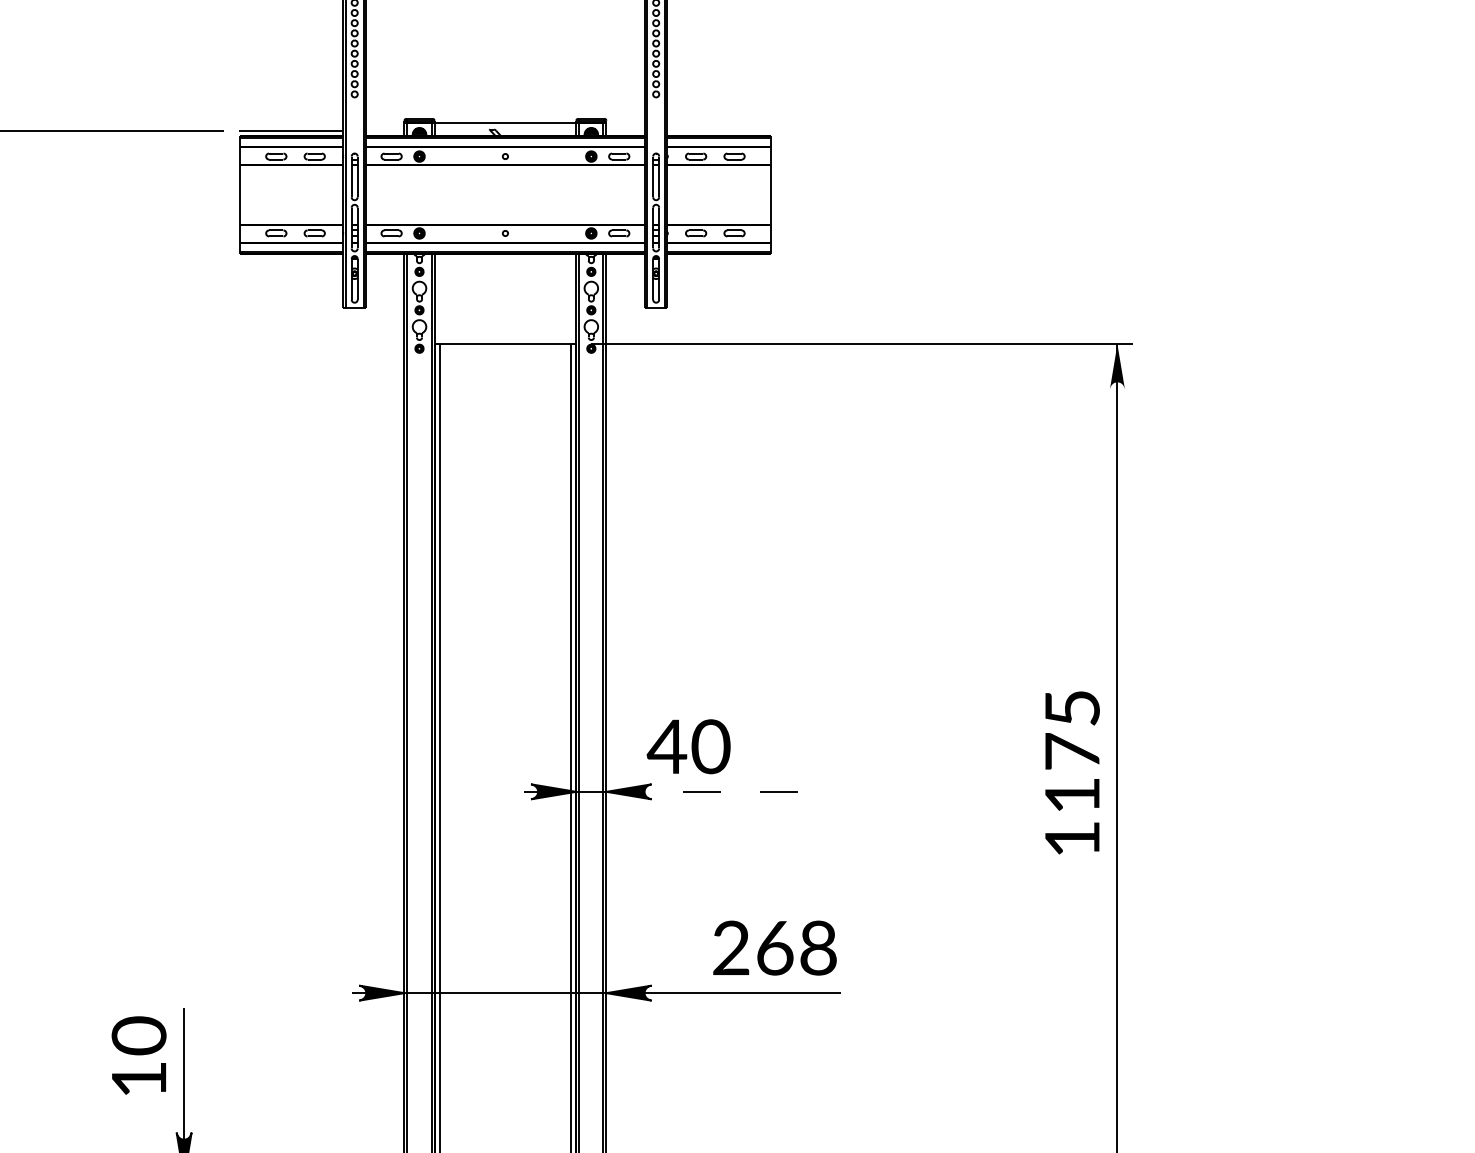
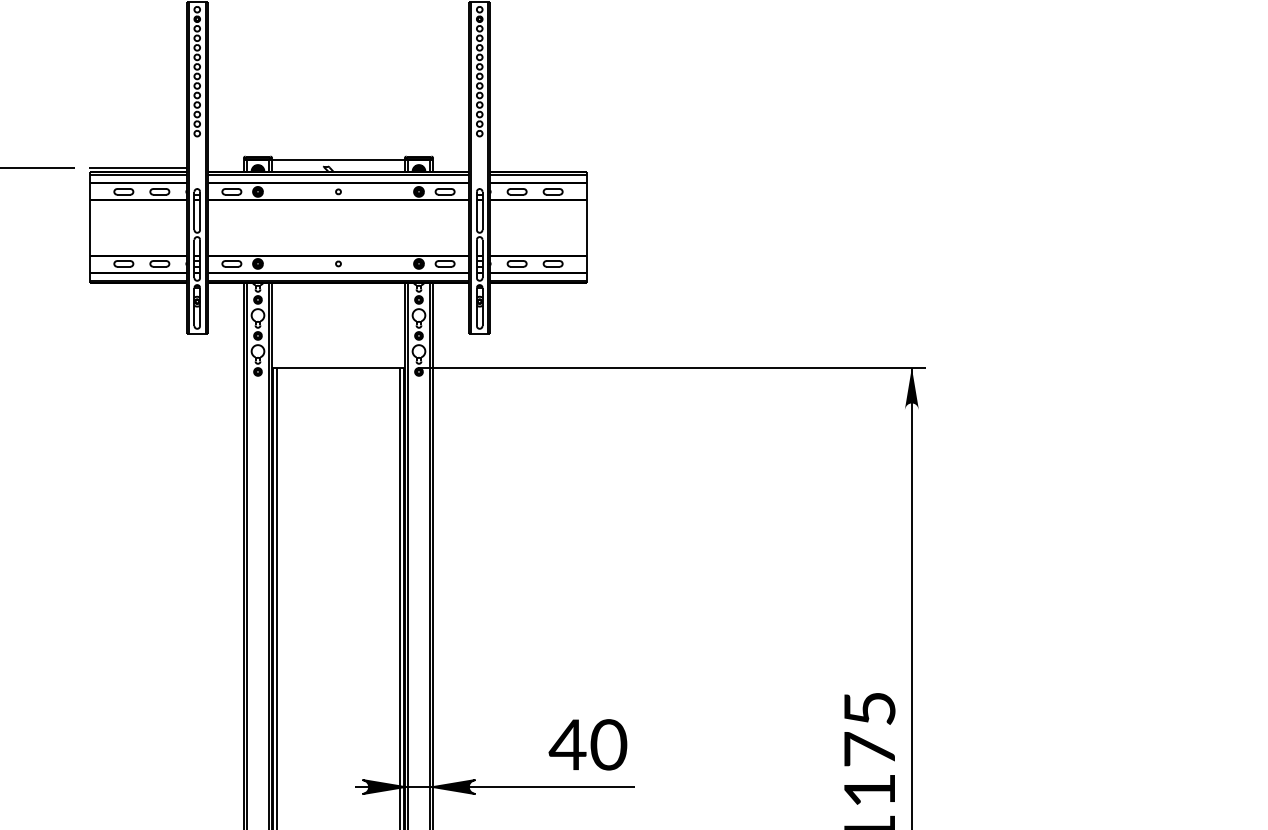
text: (688, 746) -> (587, 744), moved
line: (714, 791) -> (534, 786), dashed -> solid

